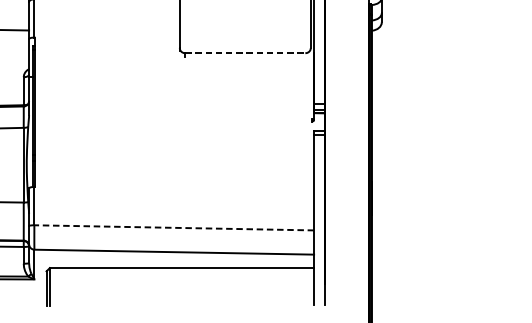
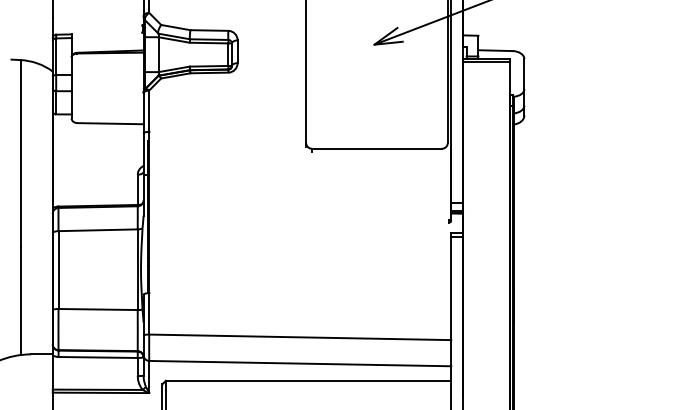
line: (244, 52) -> (376, 148), dashed -> solid
line: (173, 227) -> (299, 337), dashed -> solid

